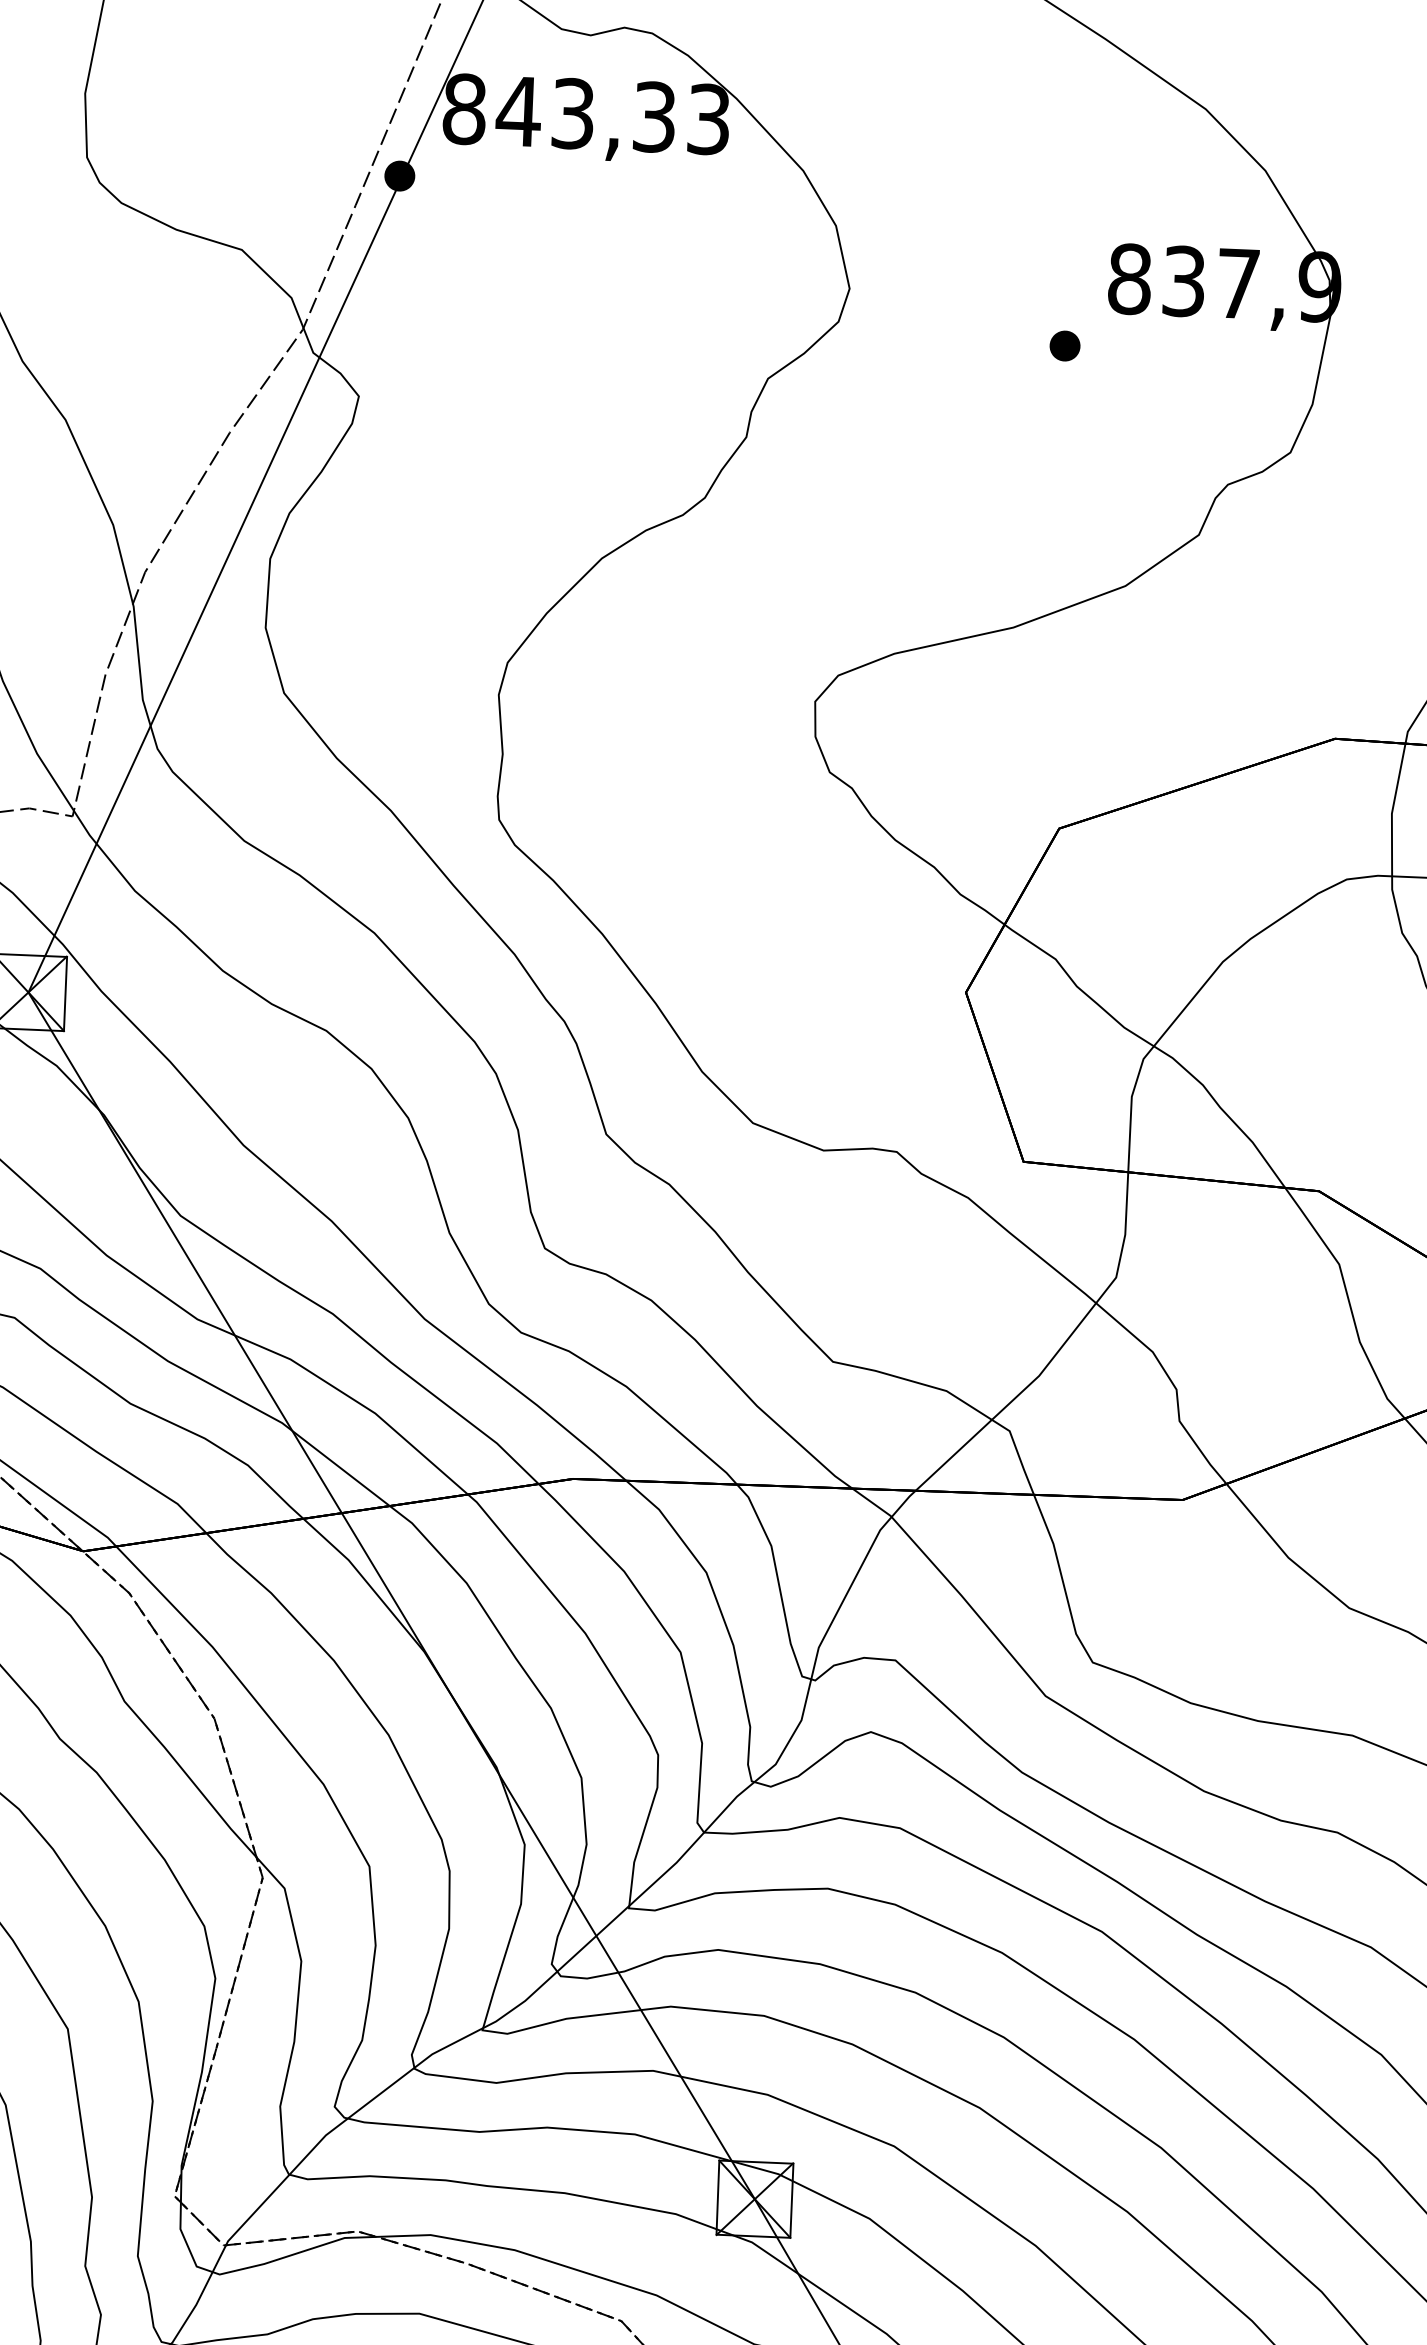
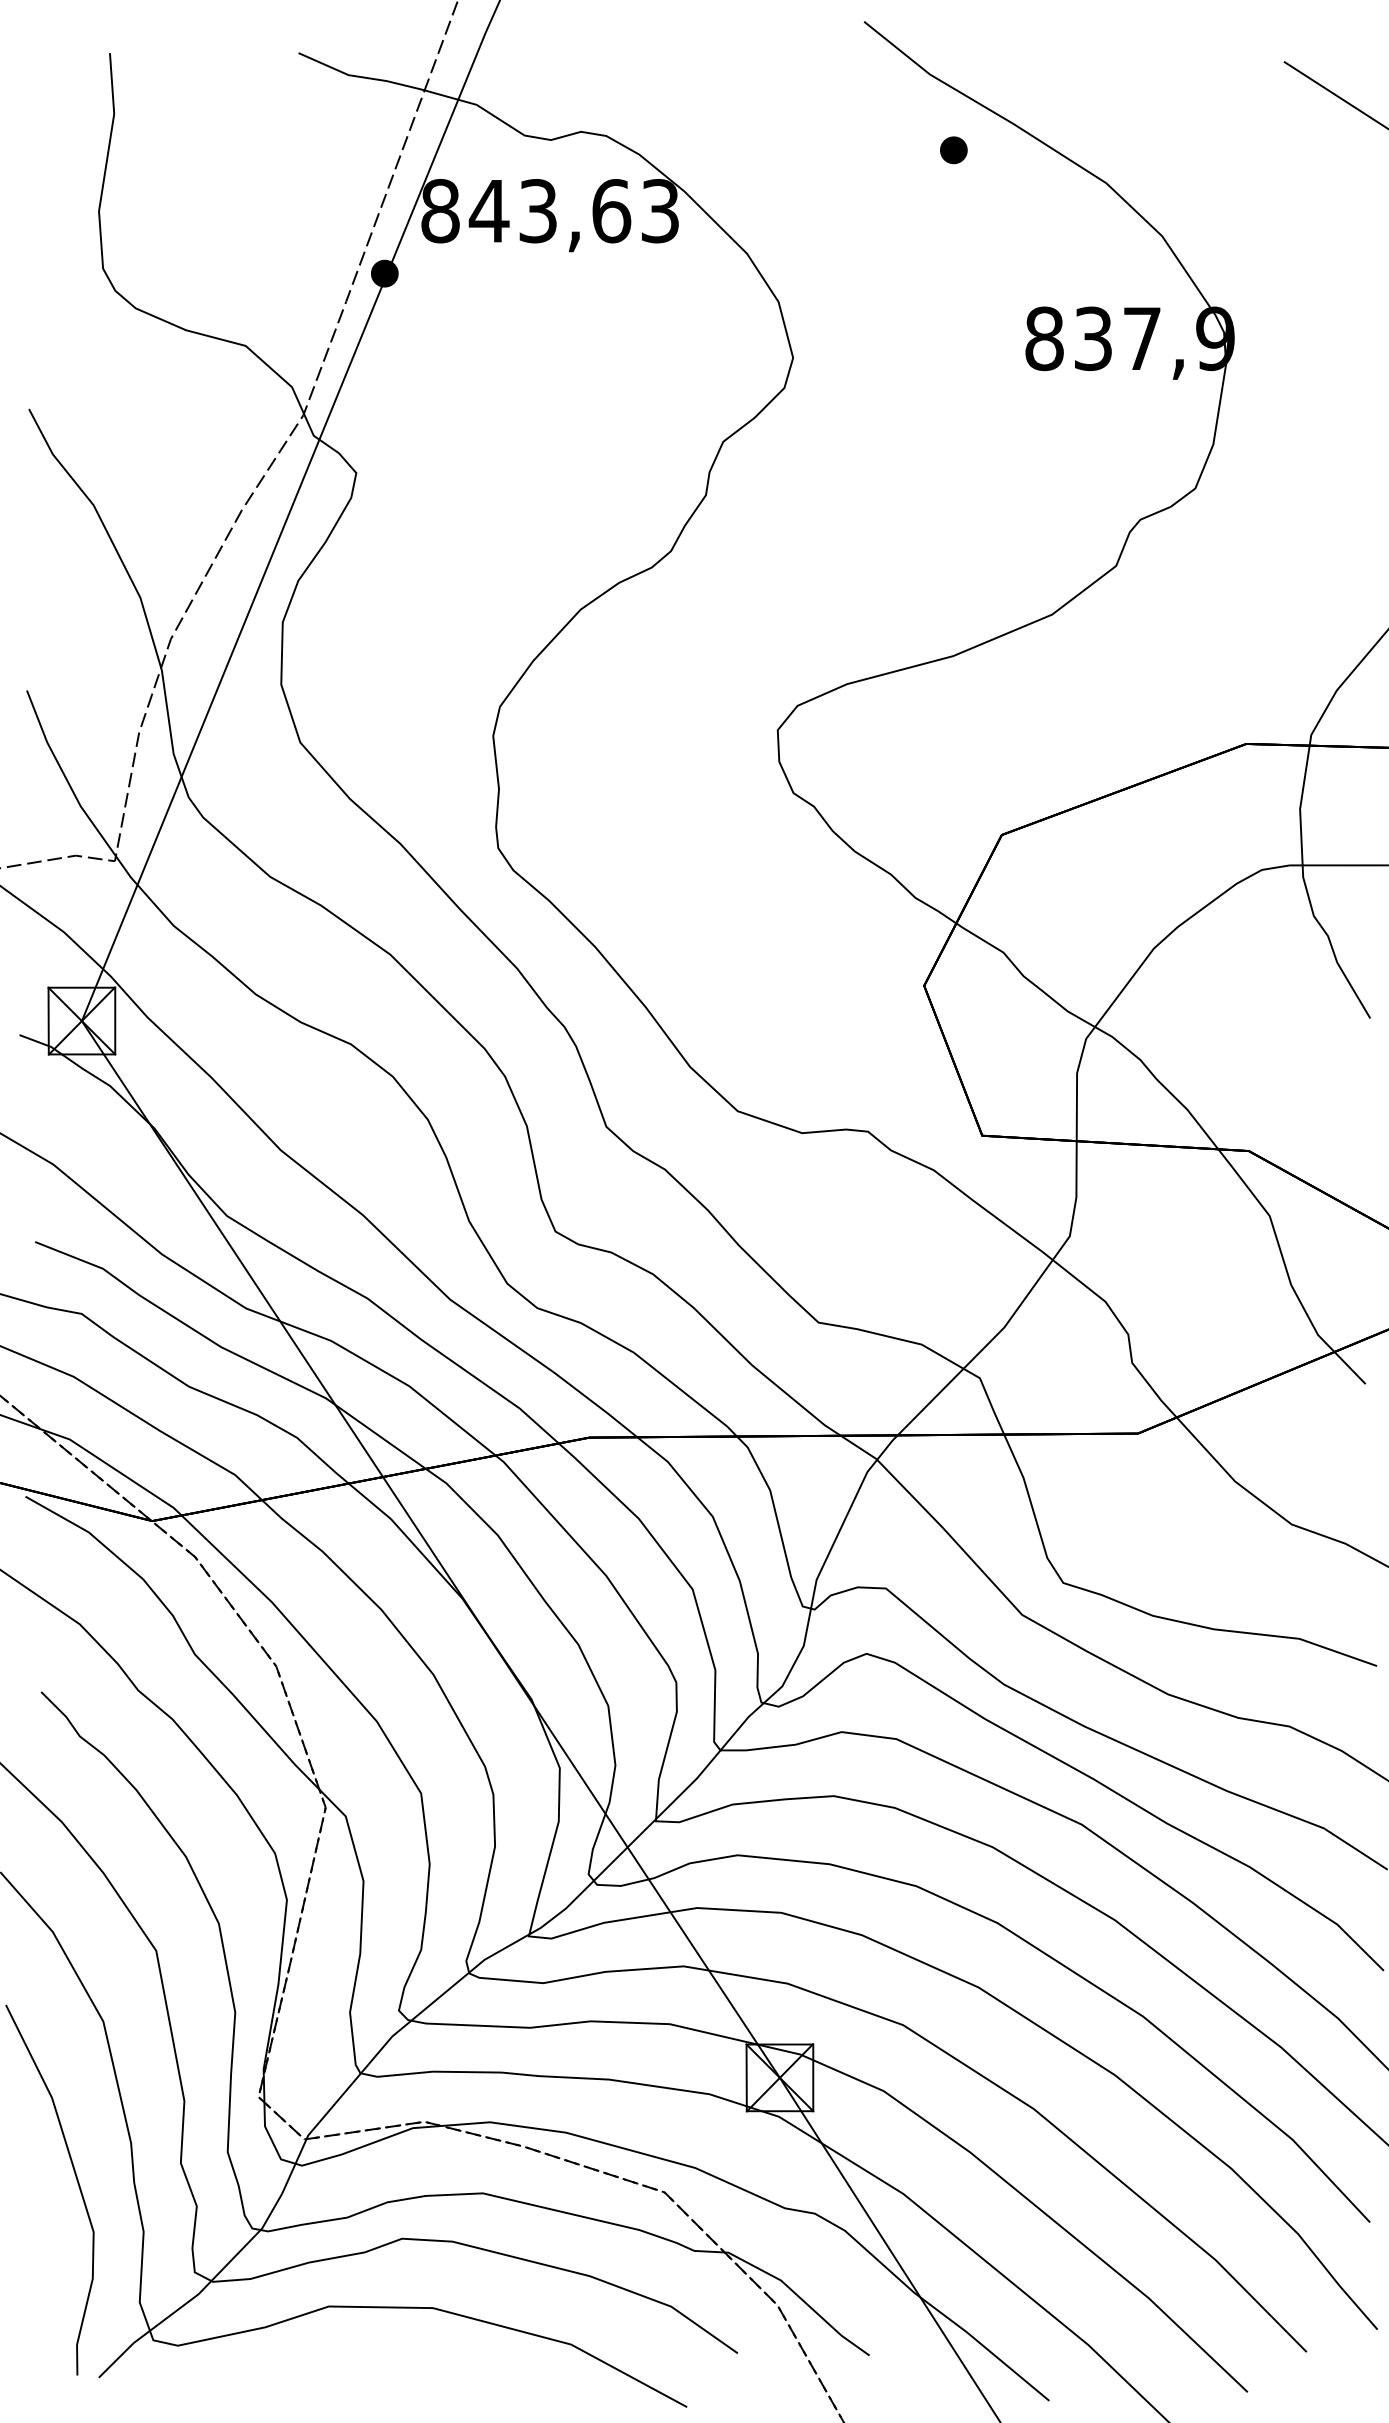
text: (654, 117) -> (611, 211), 843,33 -> 843,63
part: (1064, 346) -> (953, 150), moved

